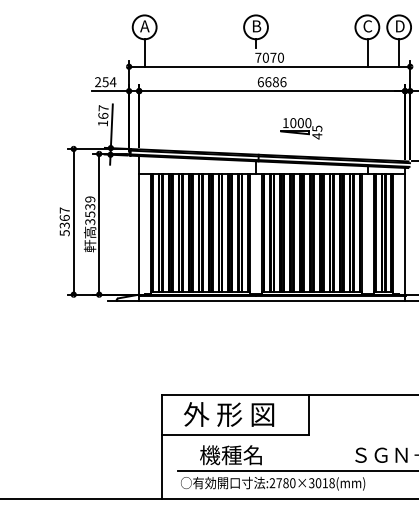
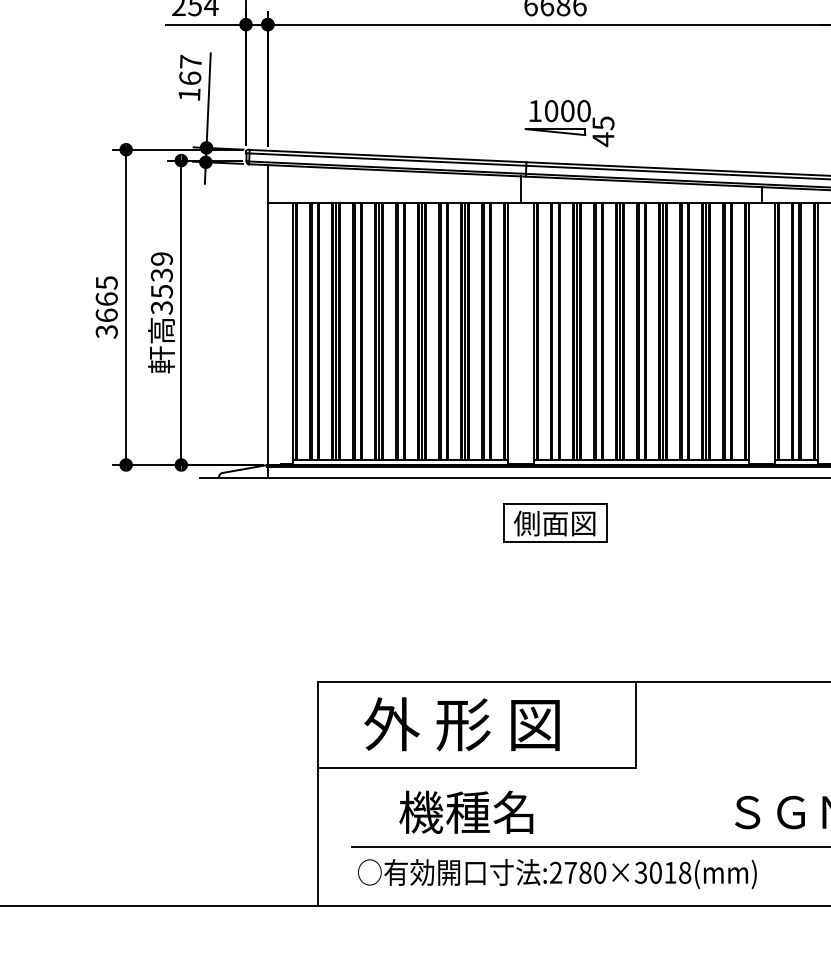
part: (301, 128) -> (569, 122), moved
text: (64, 221) -> (106, 306), 5367 -> 3665
part: (271, 321) -> (554, 523), added

